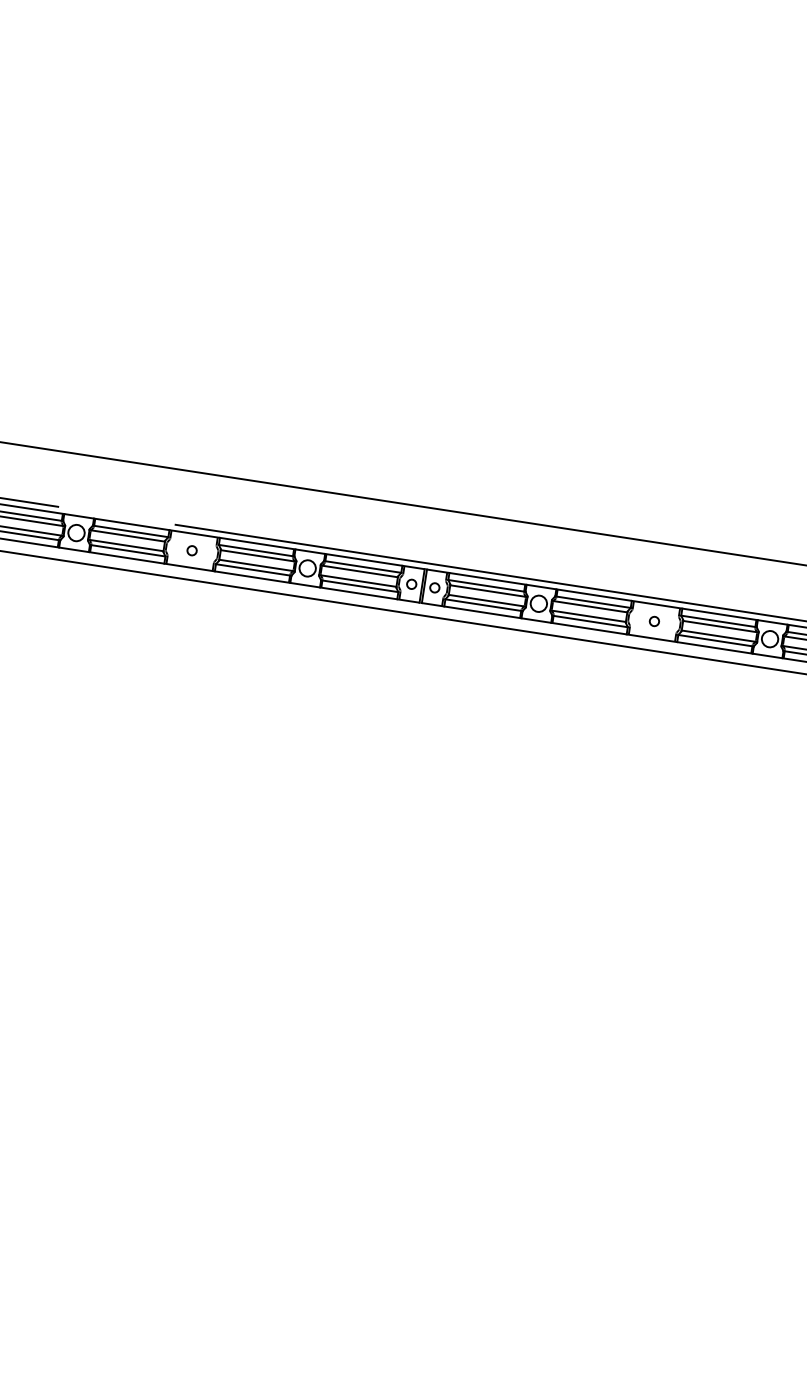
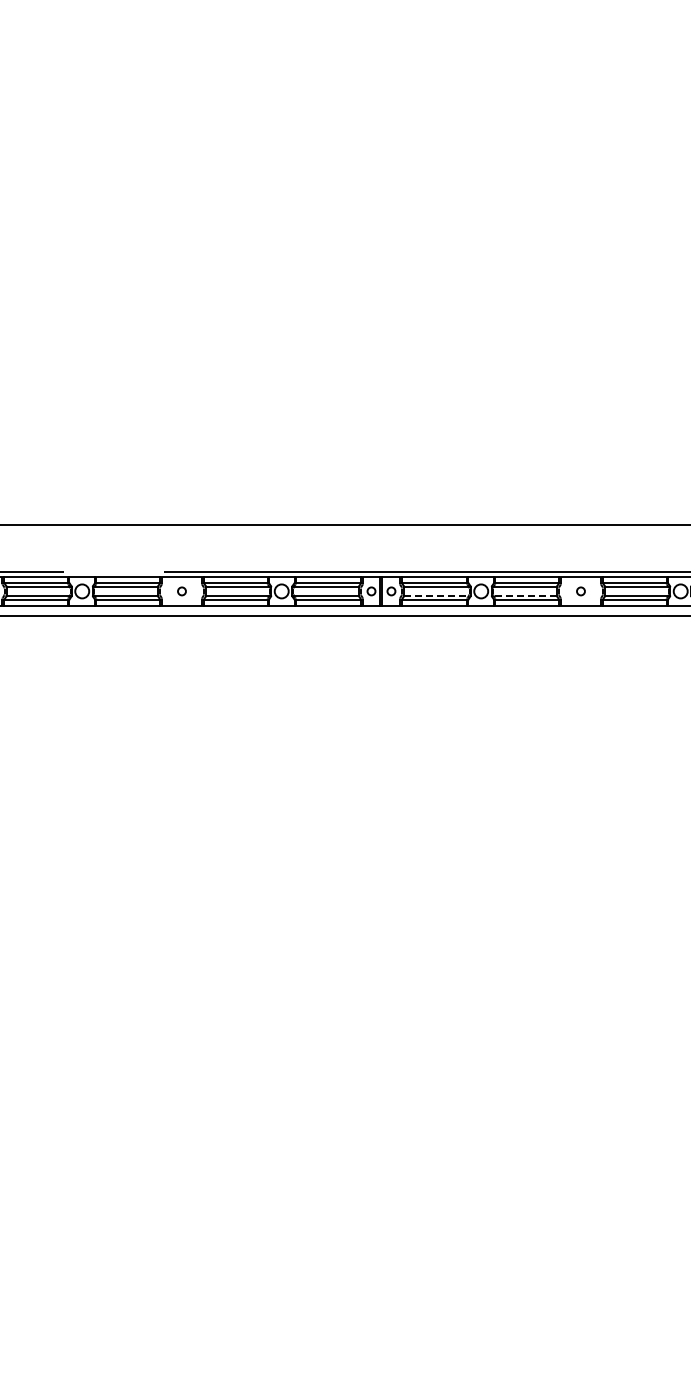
line: (487, 600) -> (437, 595), solid -> dashed
line: (588, 616) -> (524, 595), solid -> dashed

